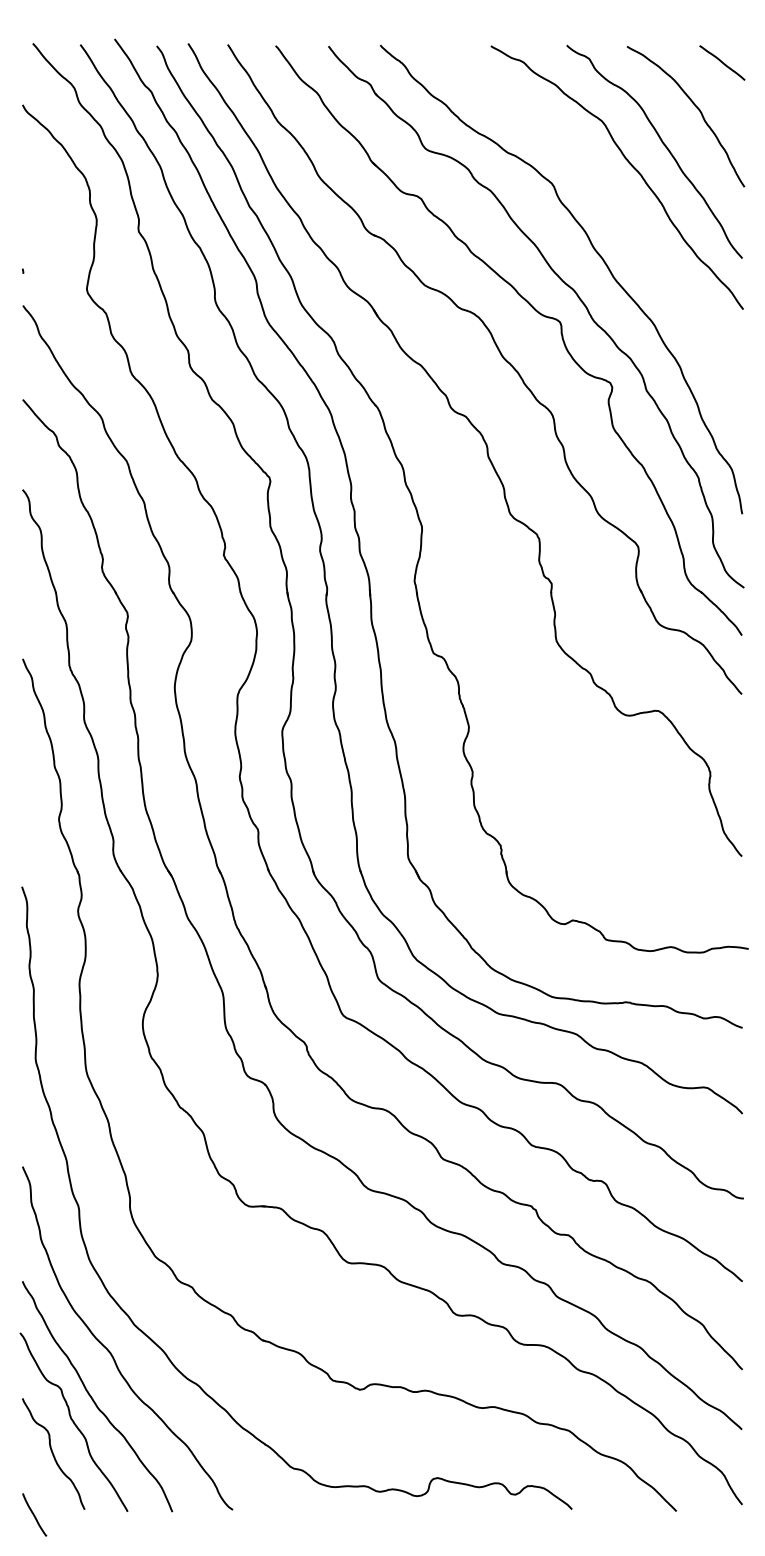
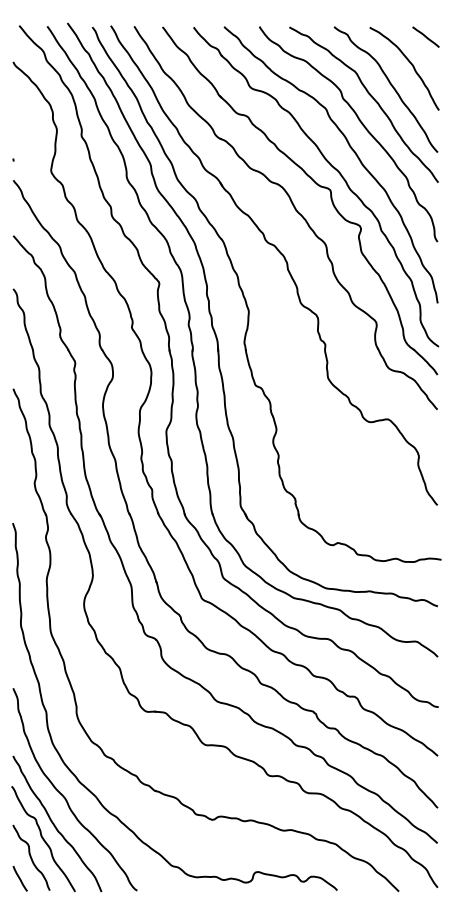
curve: (613, 210) -> (361, 124), added
line: (33, 1514) -> (19, 878), moved

